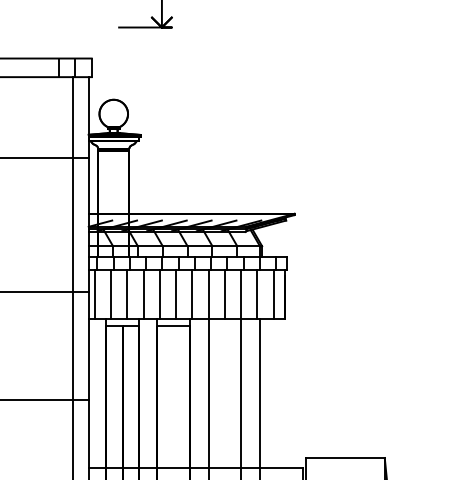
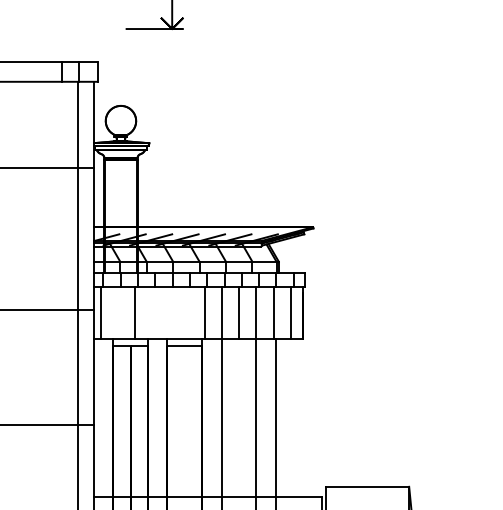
line: (111, 294) -> (118, 312), removed
line: (143, 294) -> (152, 312), removed
line: (159, 294) -> (169, 312), removed
line: (176, 294) -> (187, 312), removed

